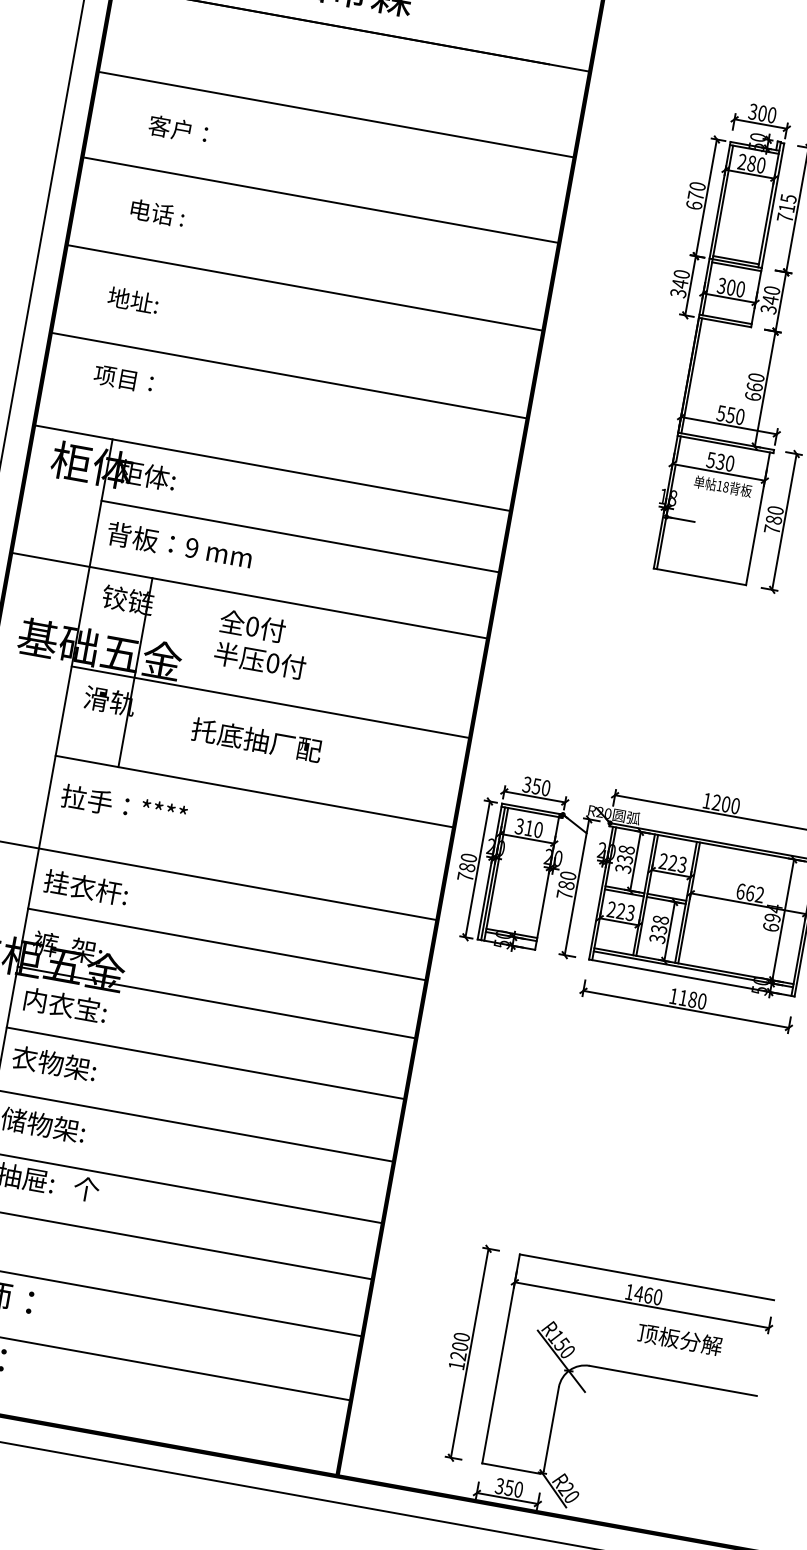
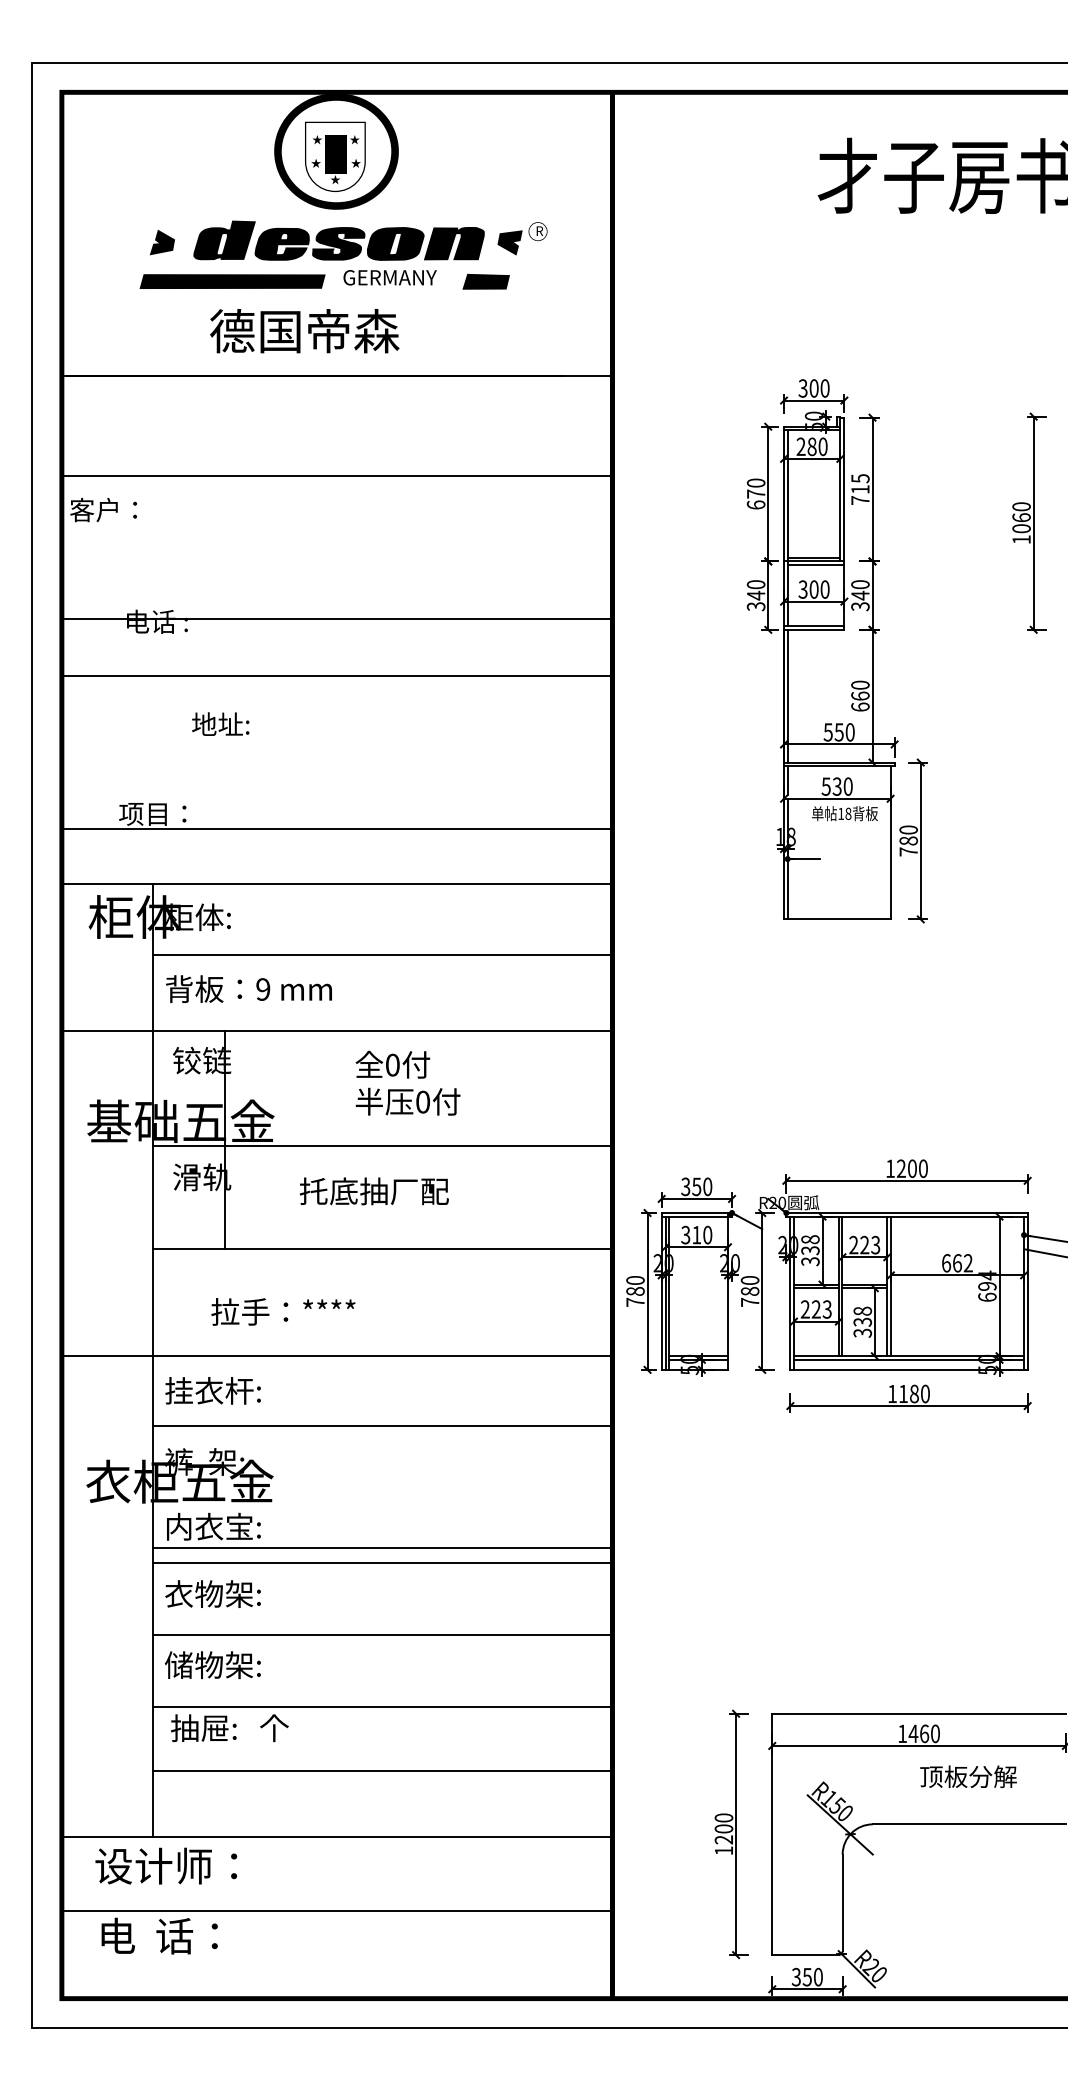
text: (178, 129) -> (103, 510), moved
line: (321, 200) -> (338, 619), moved
text: (133, 299) -> (220, 723), moved
line: (288, 375) -> (336, 828), moved
text: (262, 643) -> (407, 1082), moved
text: (124, 805) -> (283, 1311), moved
line: (216, 1002) -> (382, 1547), moved

